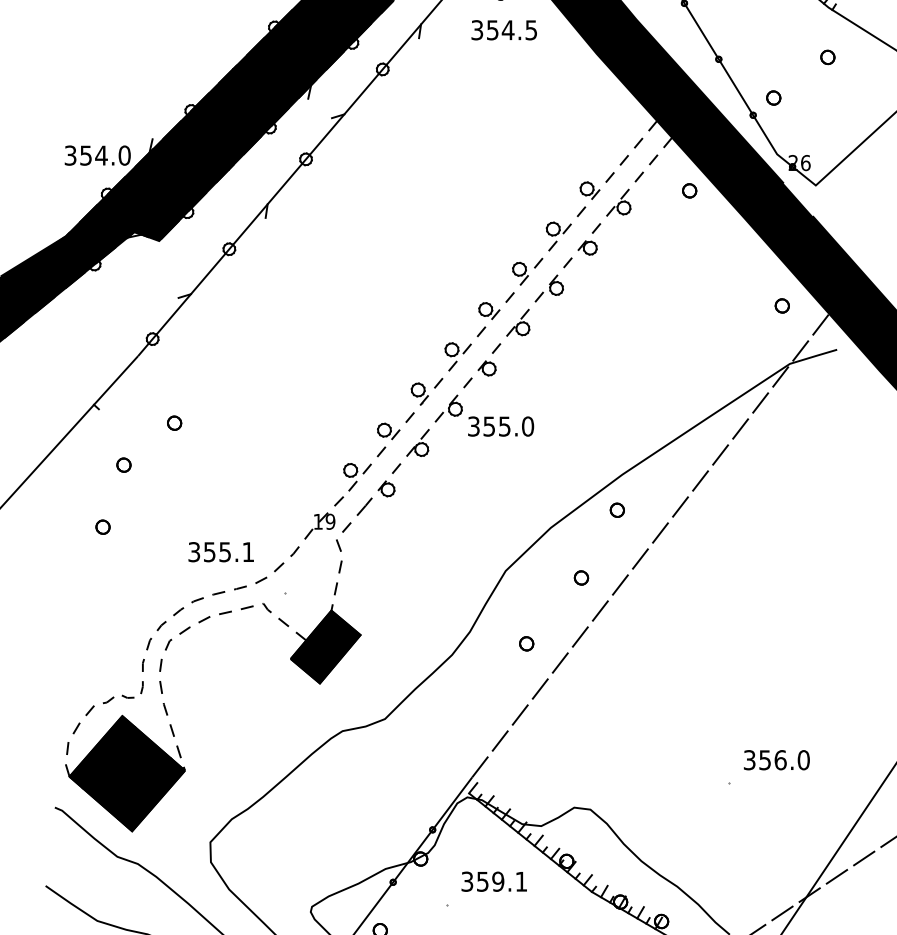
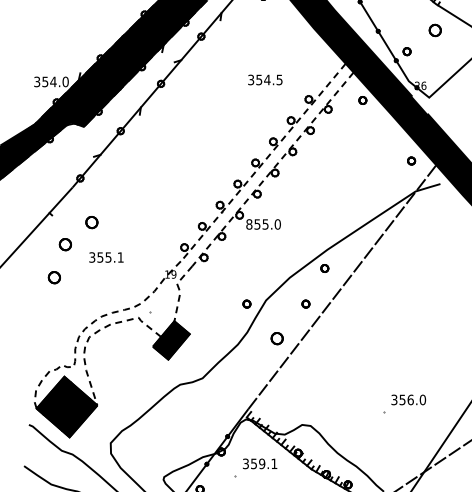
text: (504, 29) -> (265, 79), moved
part: (827, 55) -> (435, 29), size x1.6
part: (173, 422) -> (91, 222), size x1.6
text: (474, 426) -> (249, 224), 355.0 -> 855.0
part: (122, 464) -> (64, 244), size x1.6
part: (101, 525) -> (53, 276), size x1.6
text: (221, 552) -> (106, 257), moved
part: (468, 576) -> (246, 303), added
part: (525, 643) -> (276, 338), size x1.6

